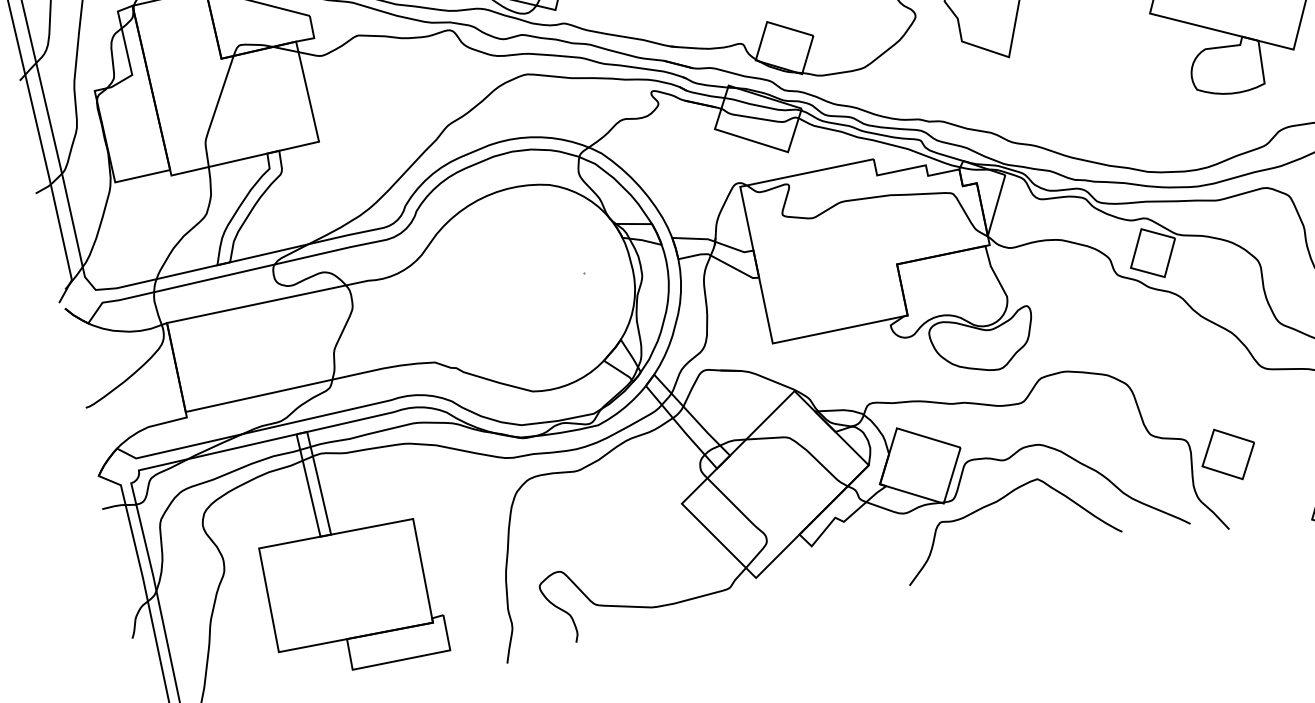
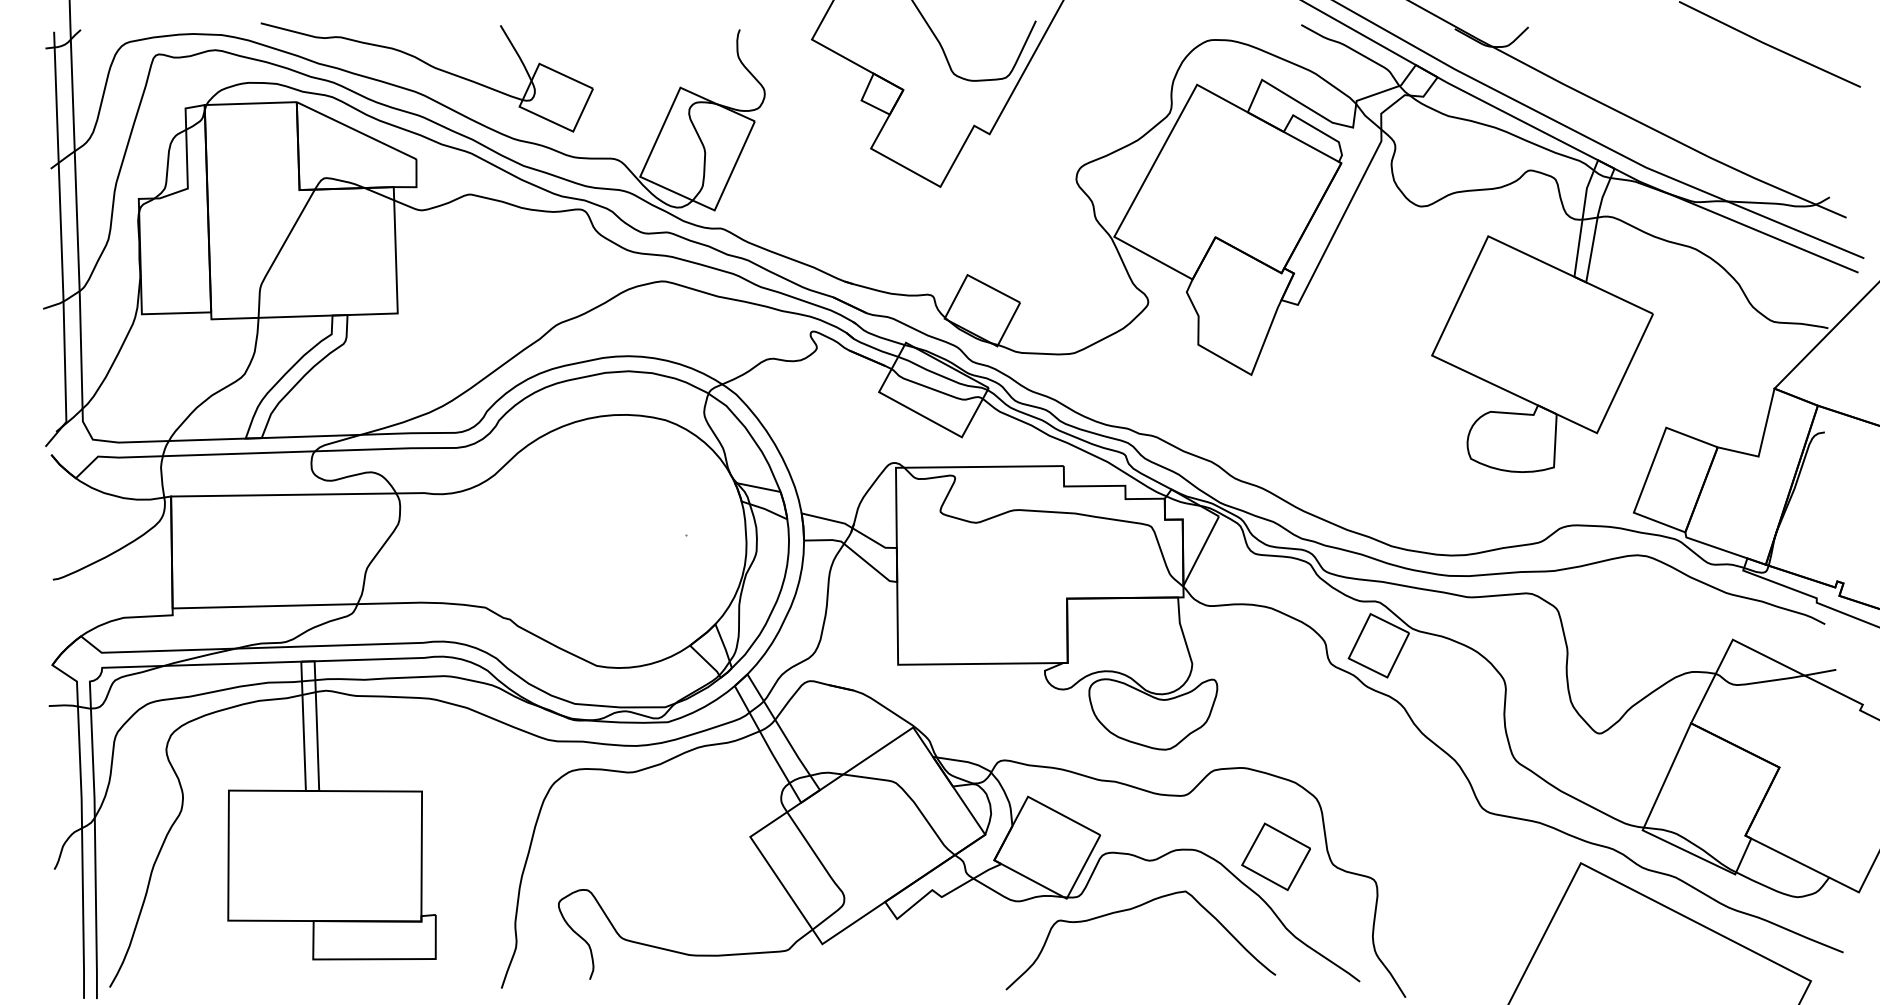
part: (1227, 454) -> (1275, 856), moved

